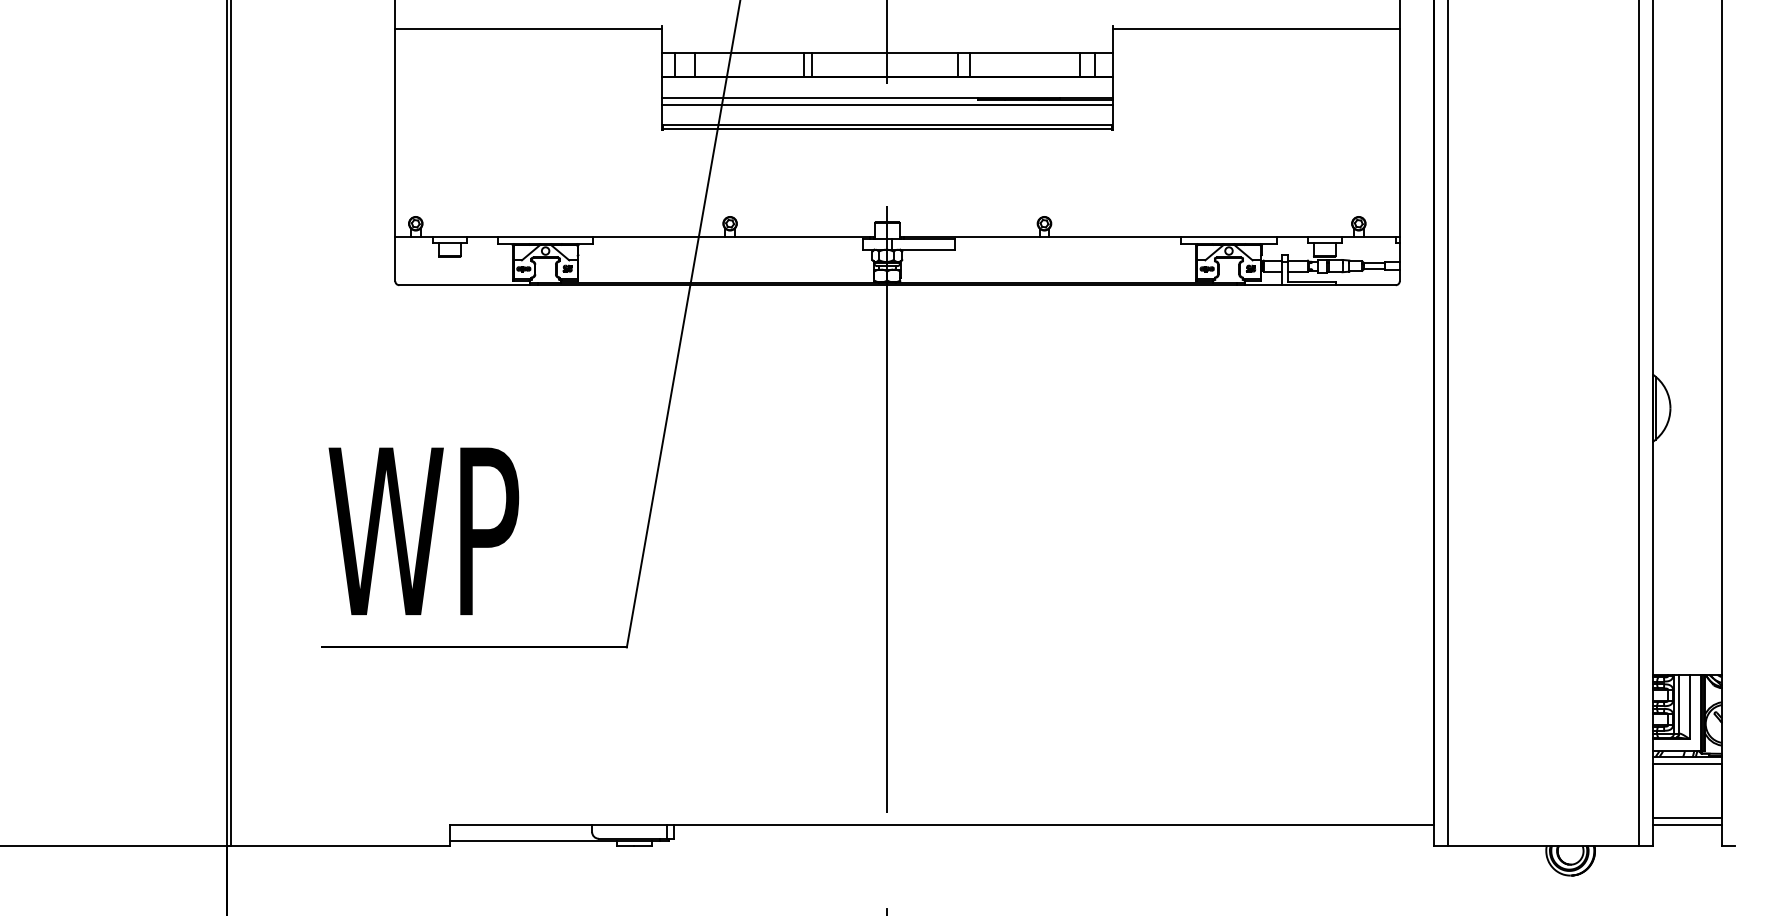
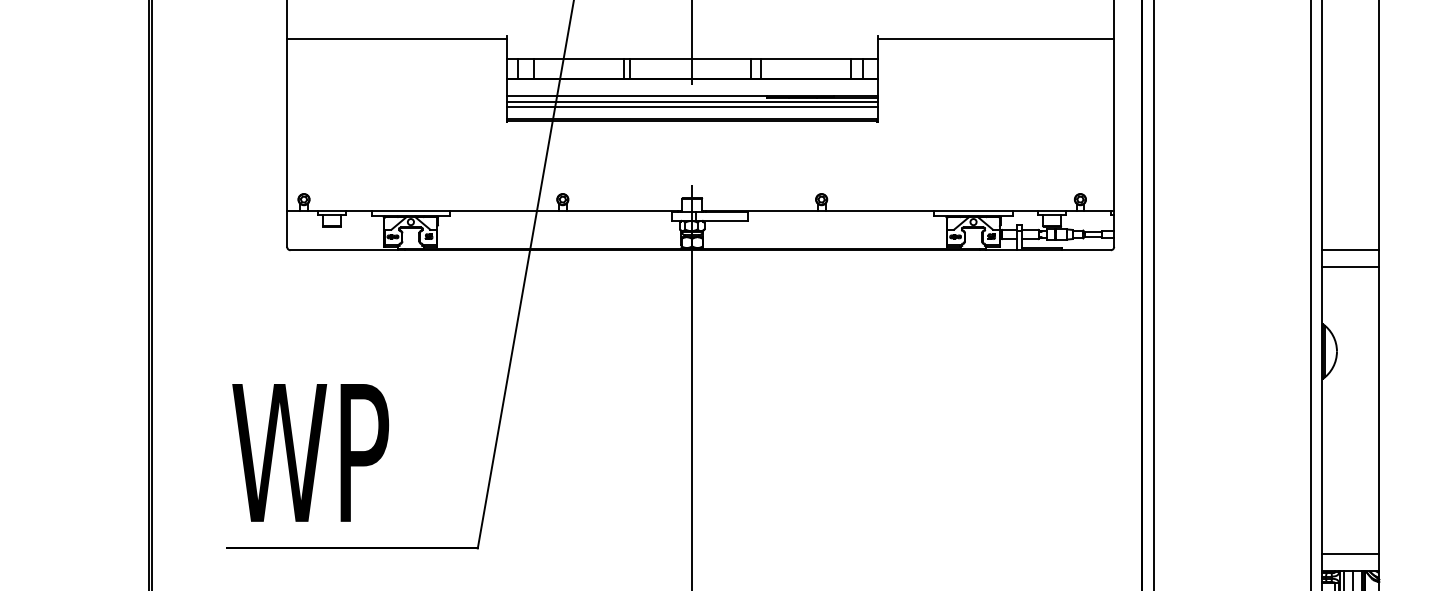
line: (886, 111) -> (691, 107), added
line: (1686, 285) -> (1350, 250), added
line: (1686, 305) -> (1350, 266), added
line: (1686, 654) -> (1350, 554), added

